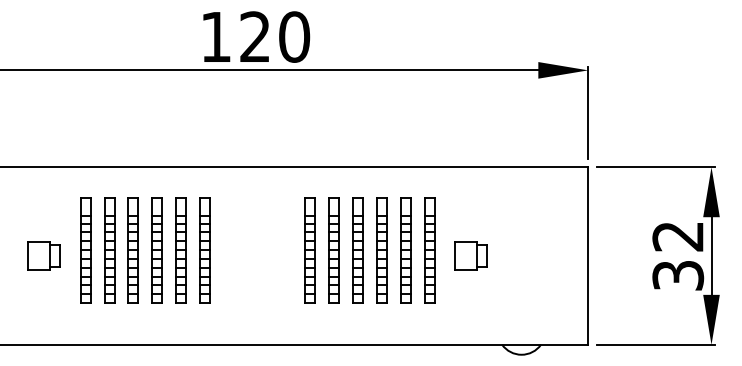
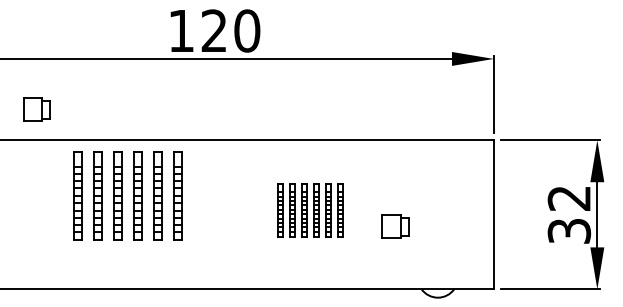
part: (144, 249) -> (127, 195), moved
part: (369, 249) -> (310, 209), size x0.6
part: (43, 255) -> (36, 109), moved
part: (471, 255) -> (395, 226), moved

